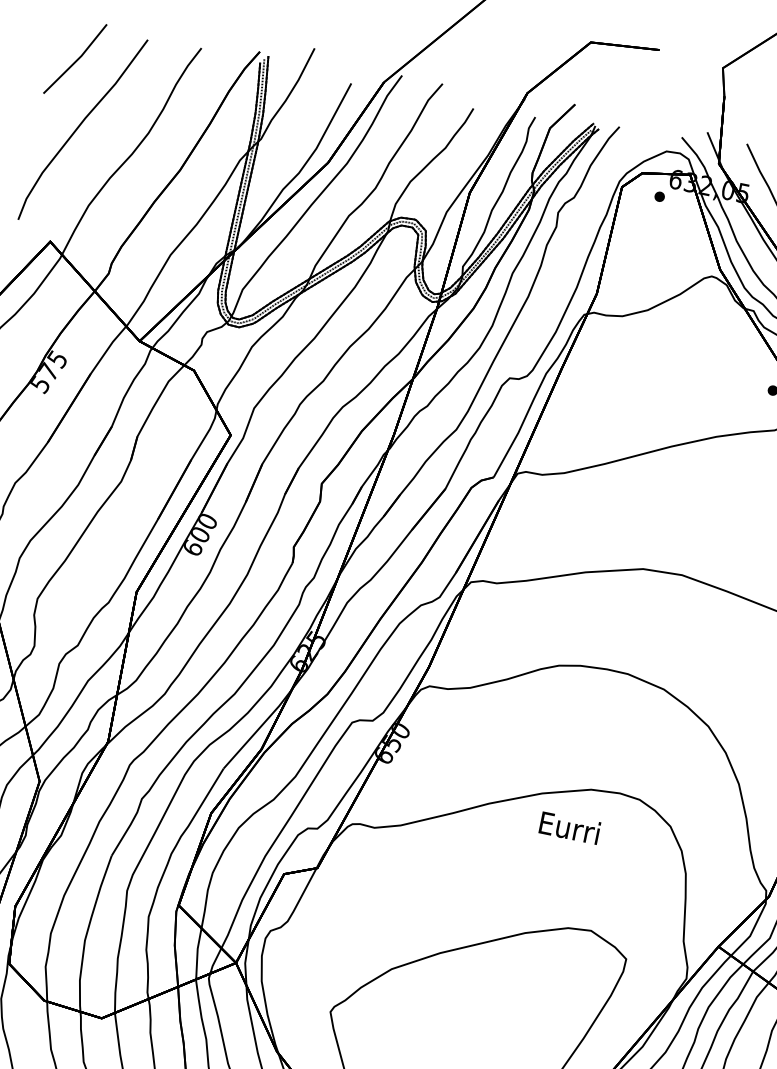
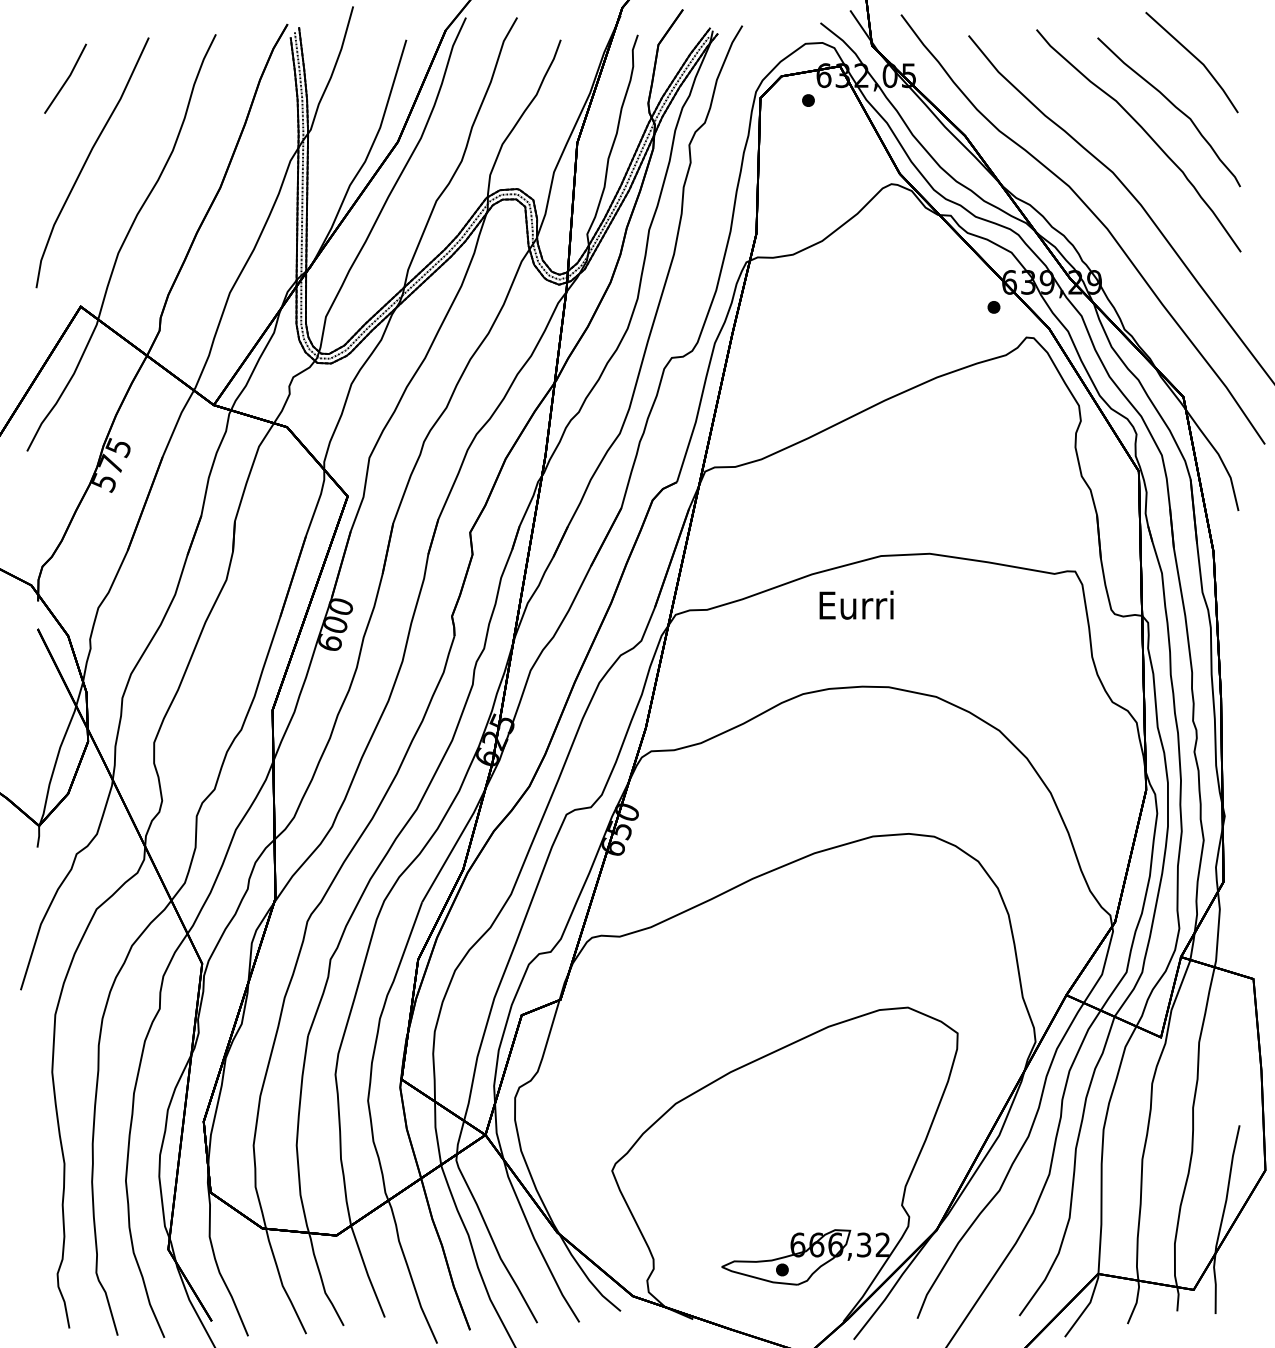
part: (75, 58) -> (65, 78), size x0.7
text: (569, 827) -> (856, 604), moved

